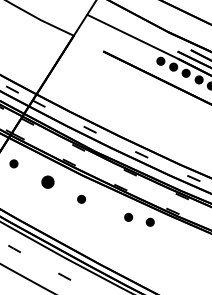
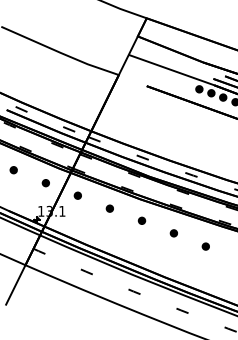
part: (47, 181) -> (109, 208), size x0.62
part: (128, 217) -> (173, 233), moved
part: (149, 222) -> (205, 246), moved

